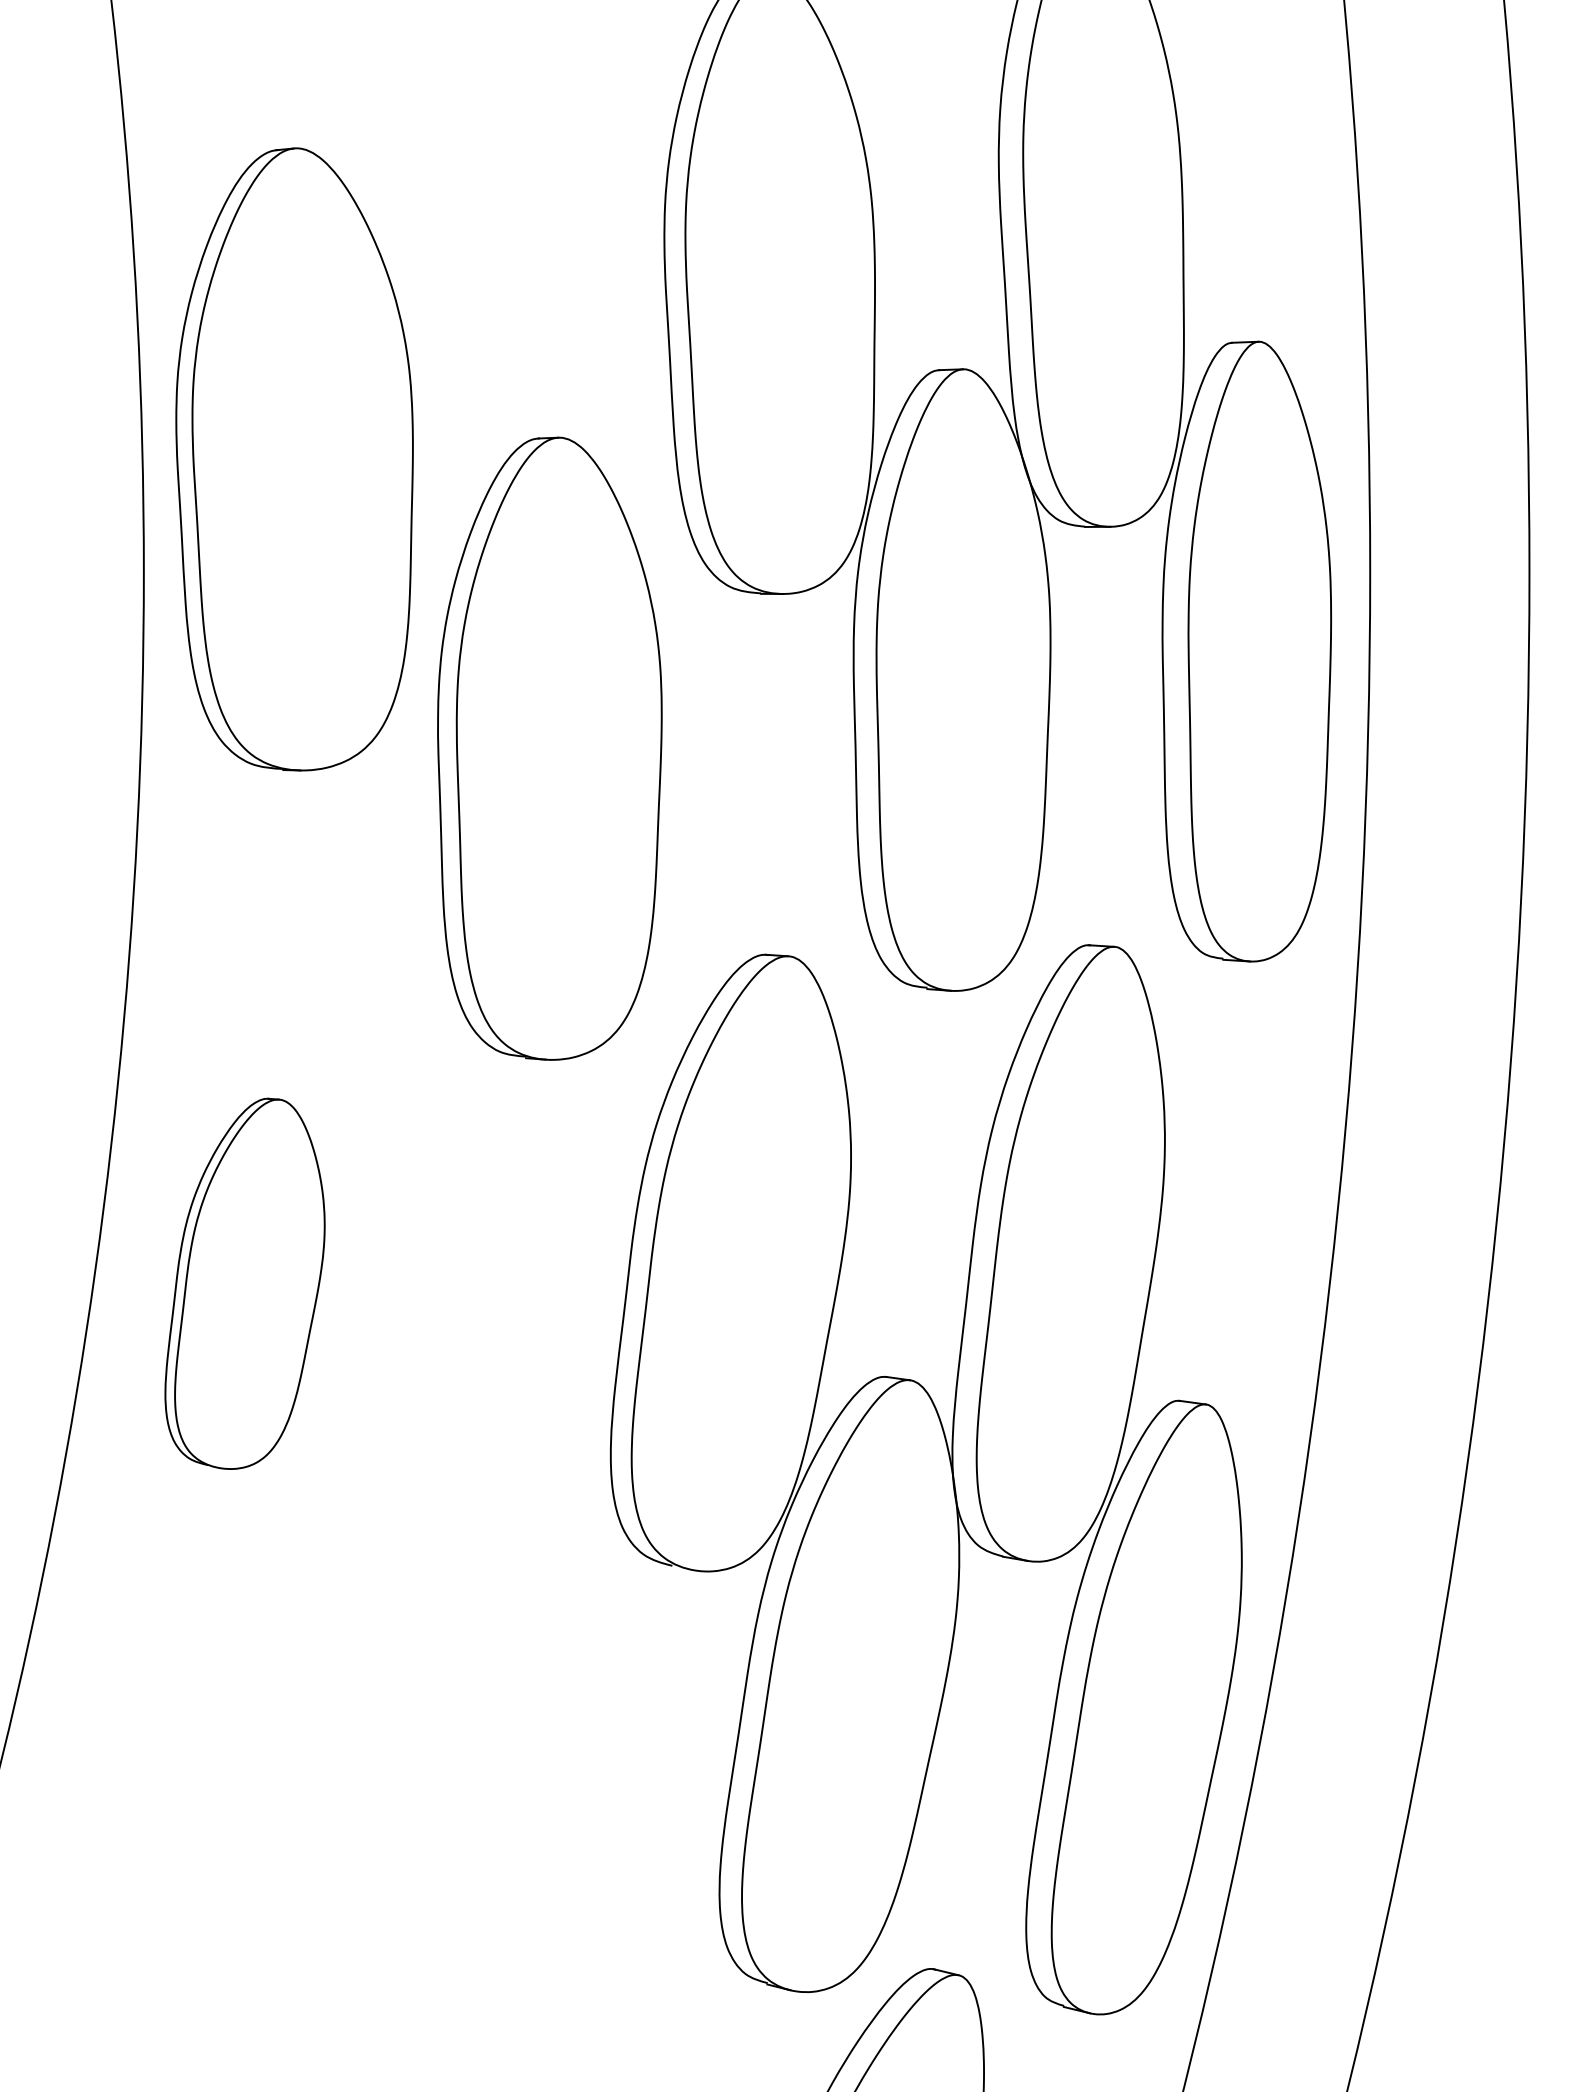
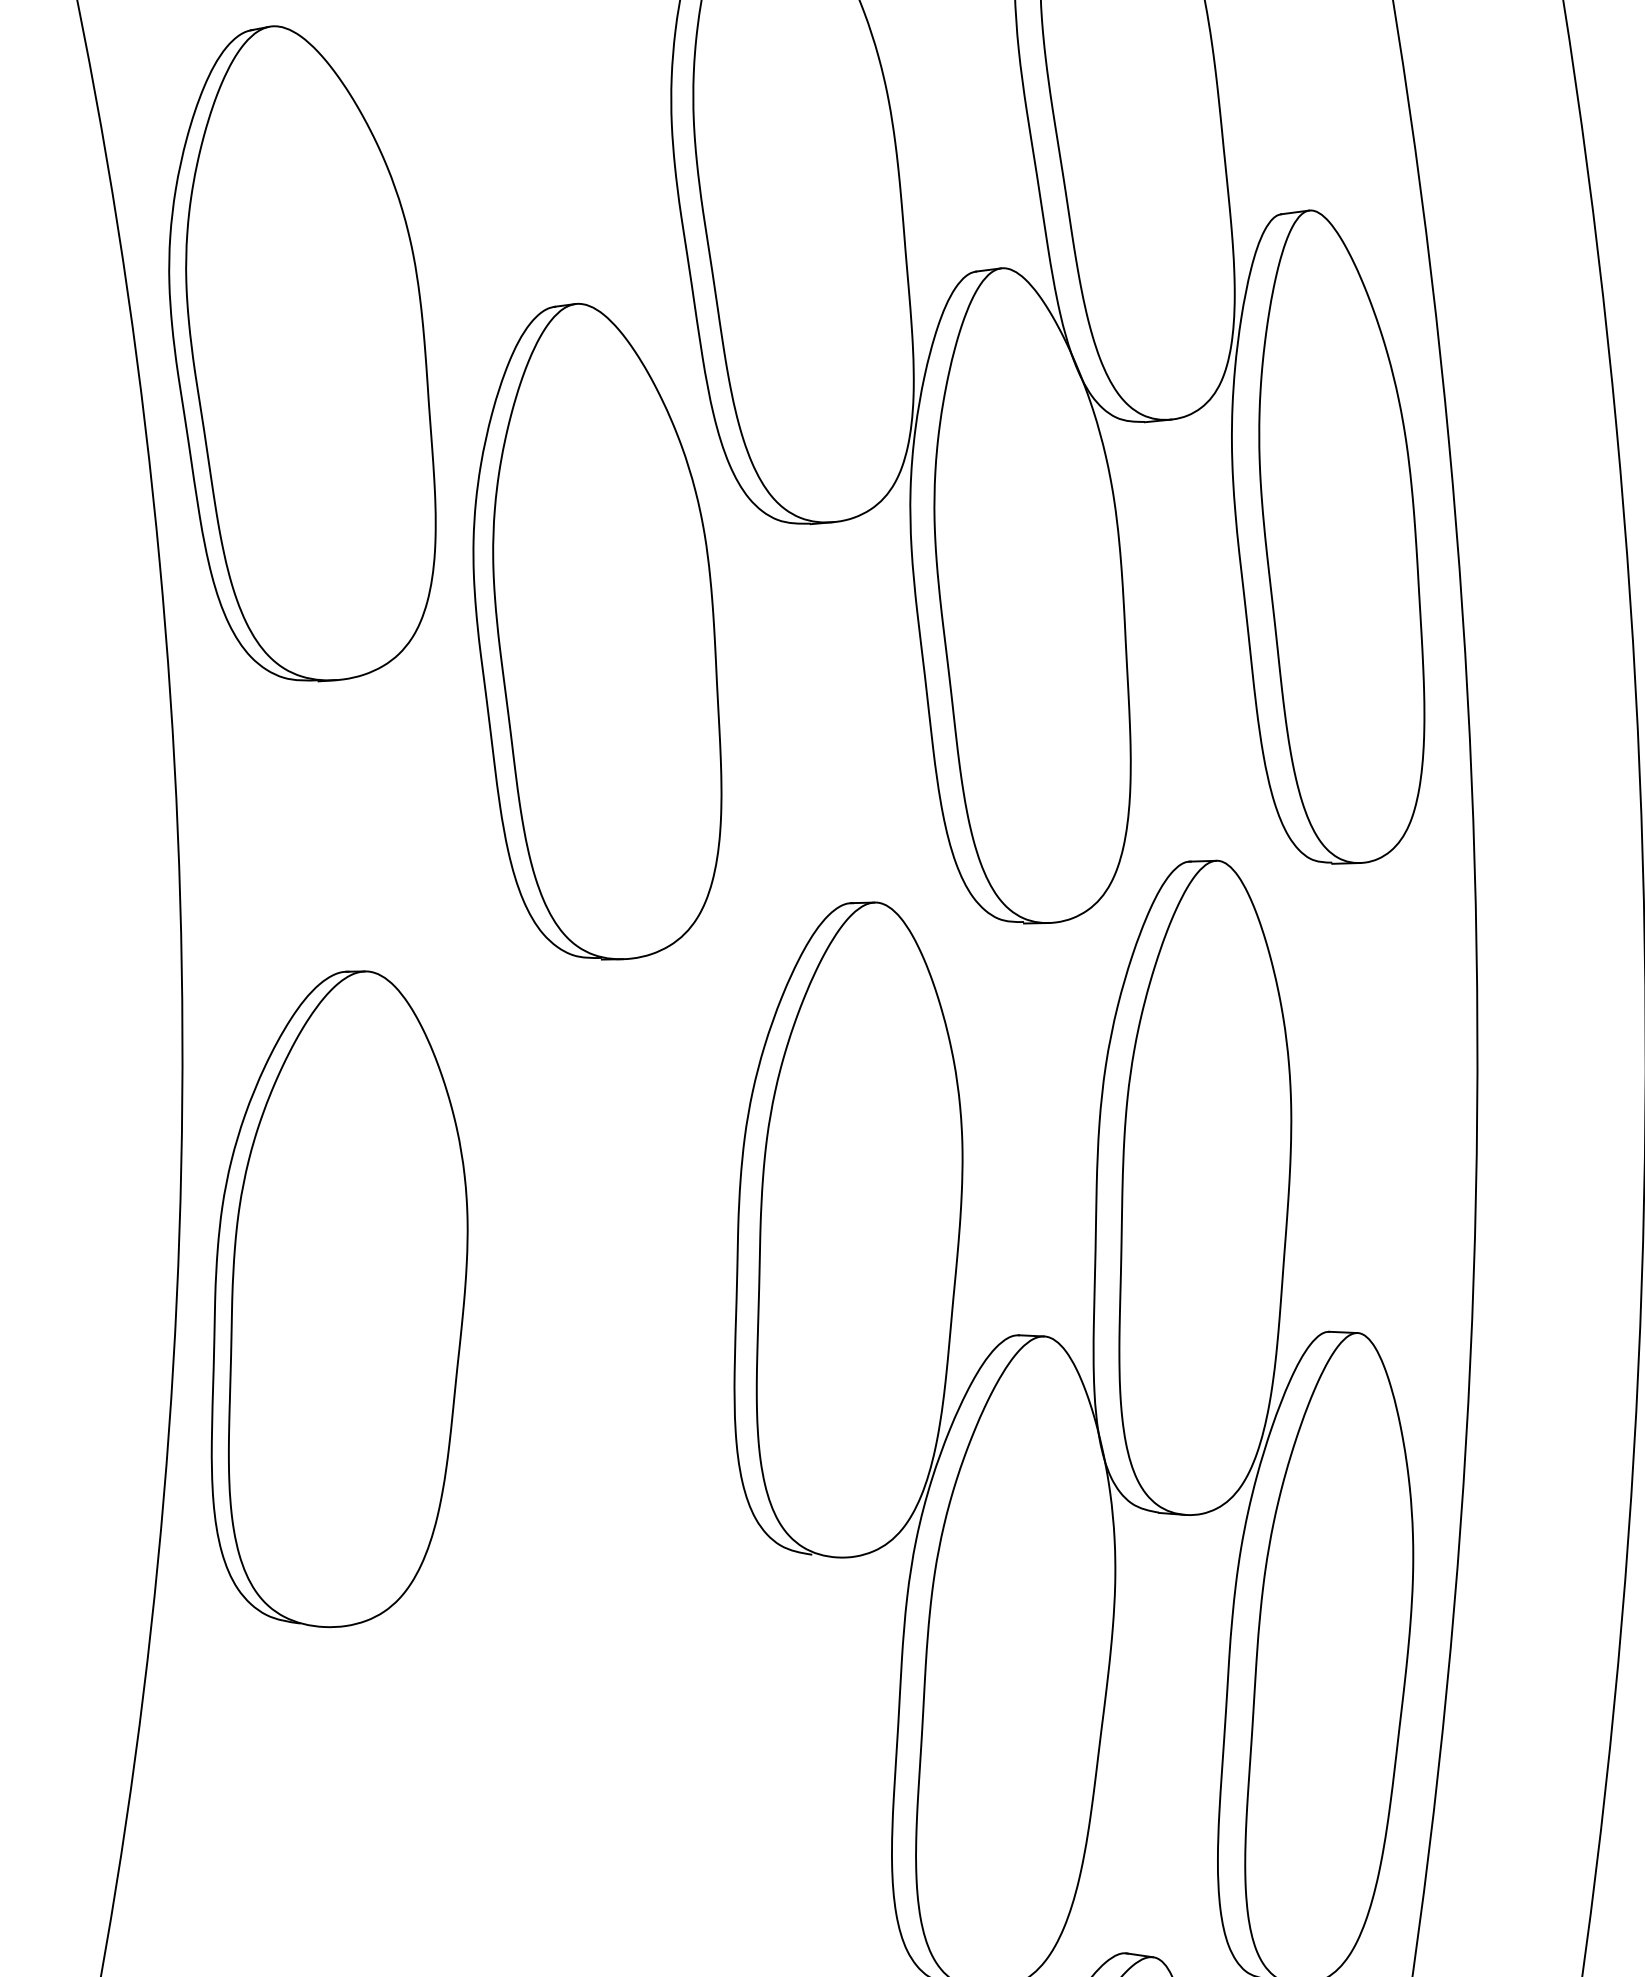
part: (294, 459) -> (300, 353), moved
part: (549, 748) -> (596, 631), moved
part: (244, 1283) -> (334, 1299), size x1.67

